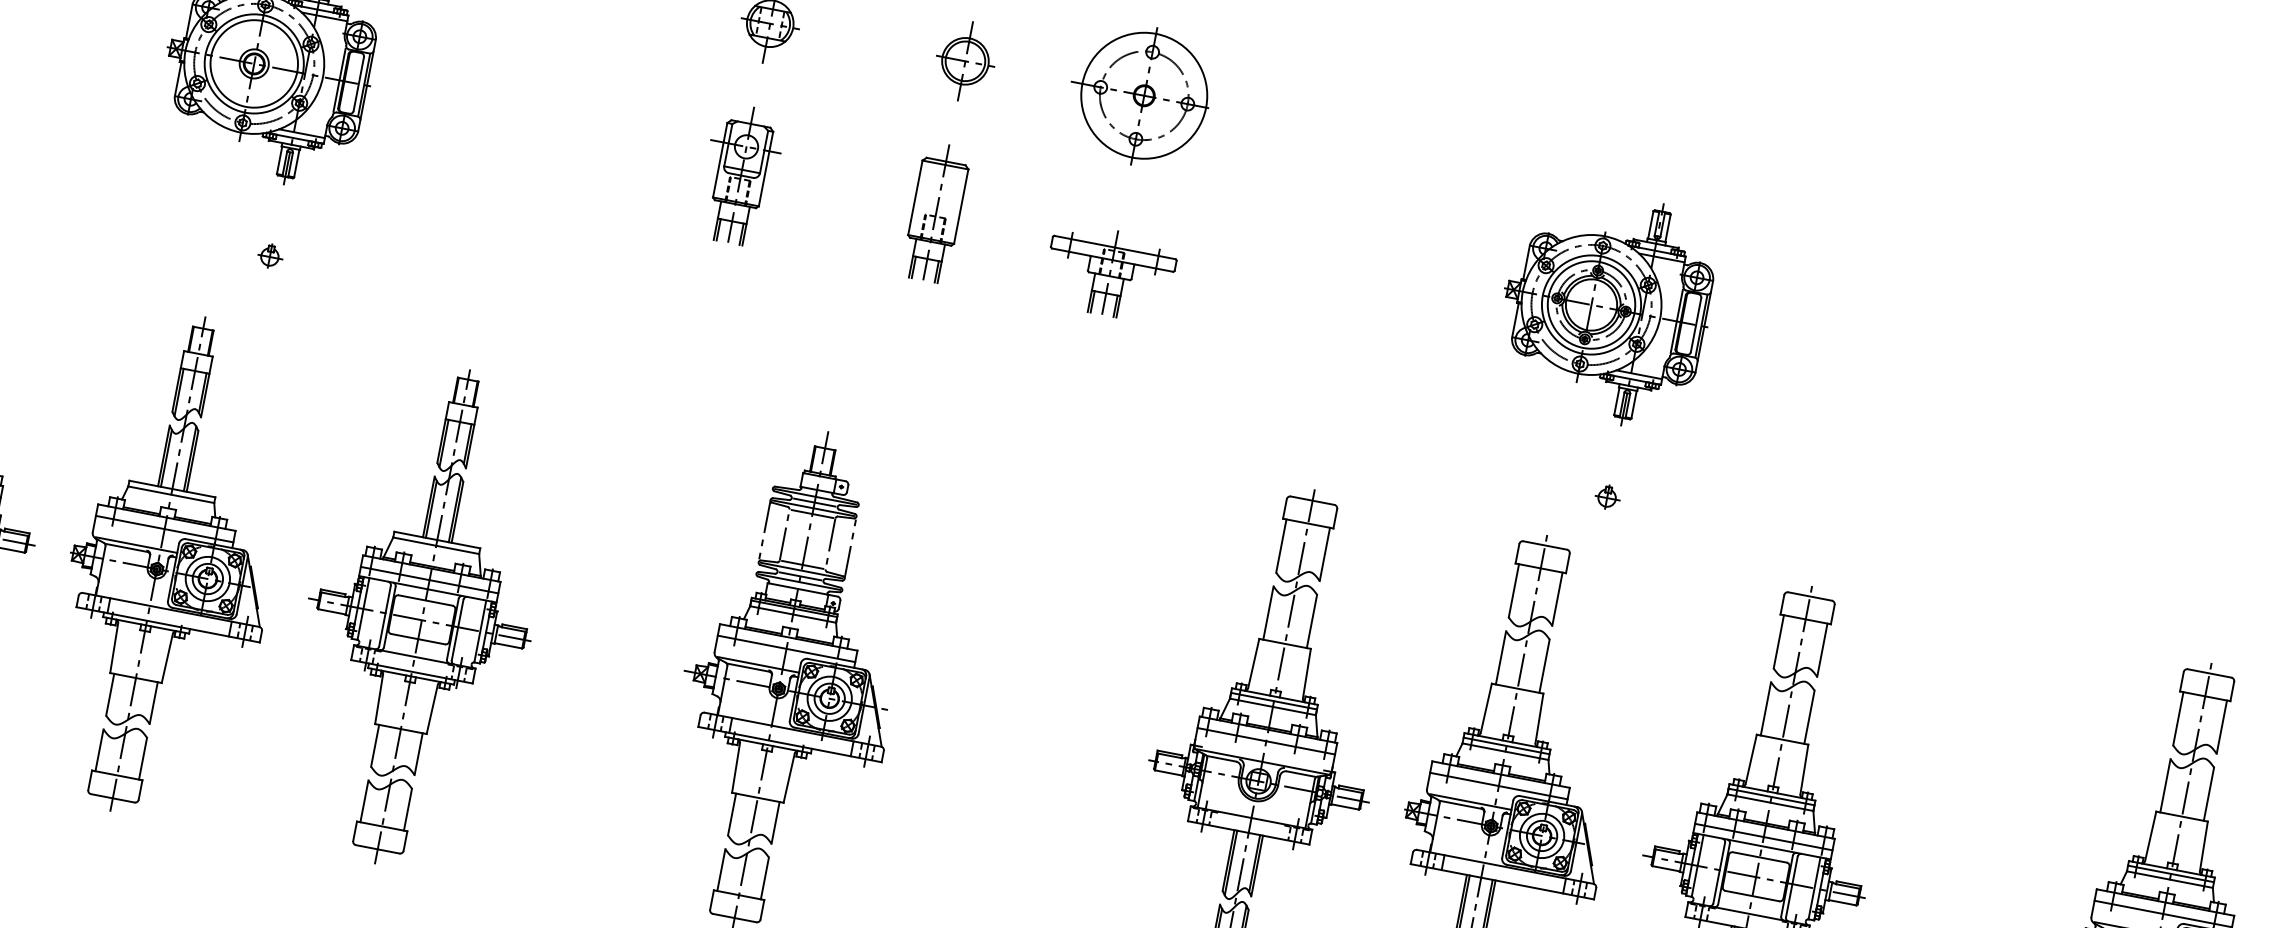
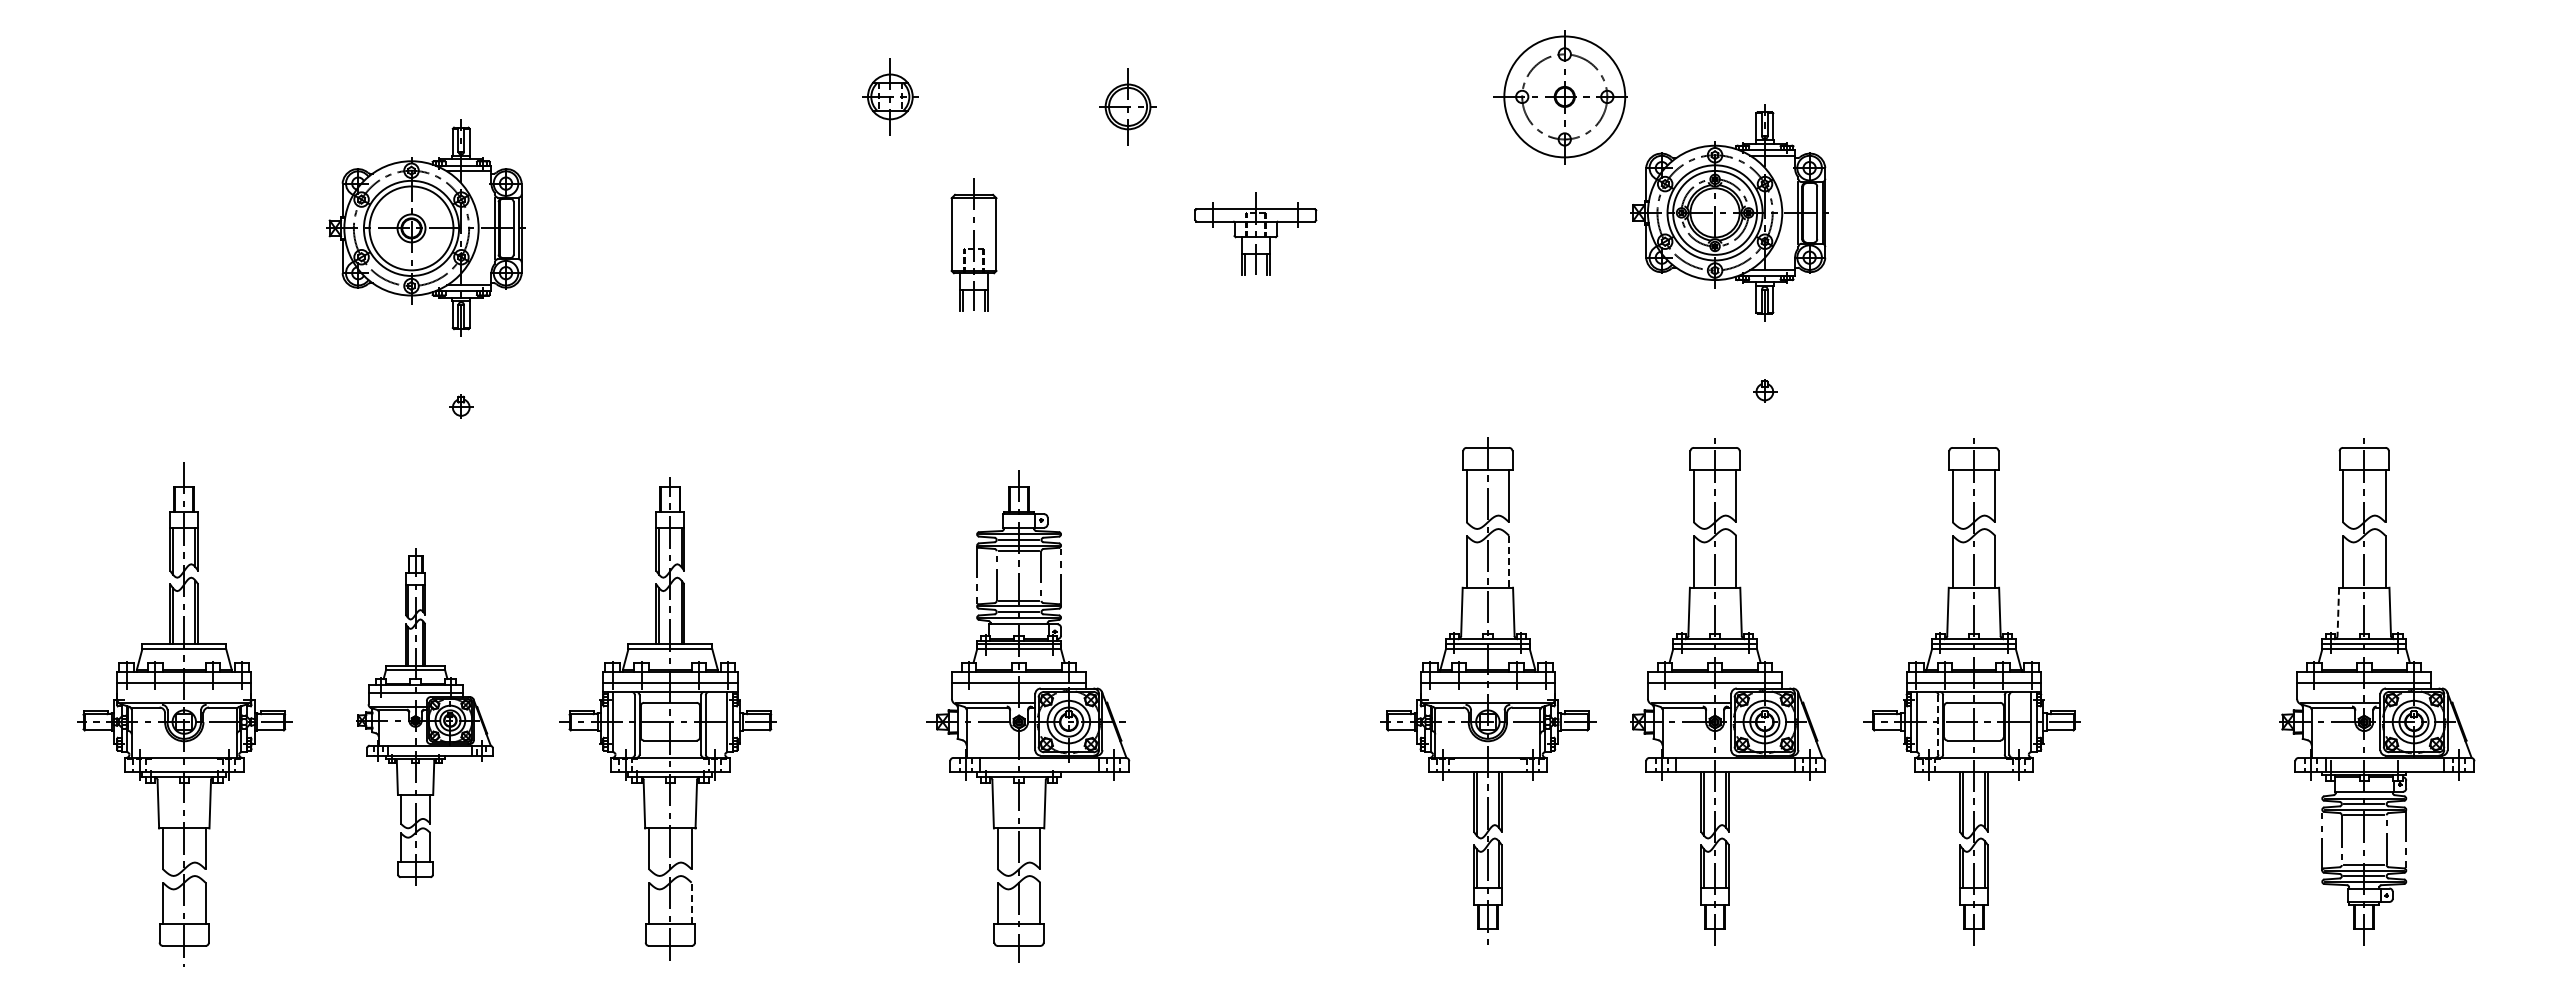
part: (964, 60) -> (1127, 106), moved
part: (1139, 95) -> (1560, 97), moved
part: (740, 174) -> (889, 244), removed
part: (935, 212) -> (973, 244), moved
part: (1109, 272) -> (1255, 233), moved
part: (171, 566) -> (424, 716), size x0.7
line: (1312, 622) -> (1509, 562), solid -> dashed
line: (407, 809) -> (691, 902), solid -> dashed
line: (2150, 836) -> (2338, 612), solid -> dashed
line: (1719, 872) -> (1938, 724), solid -> dashed

